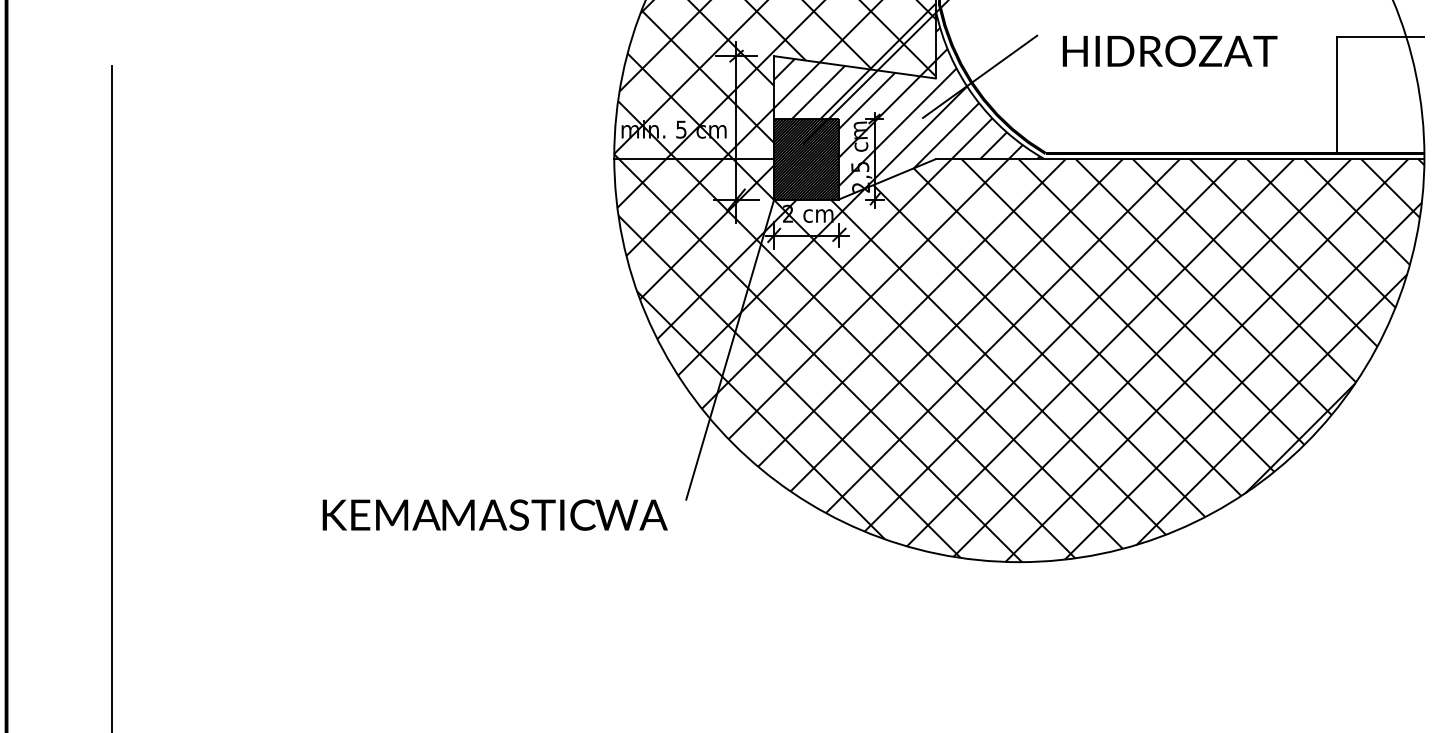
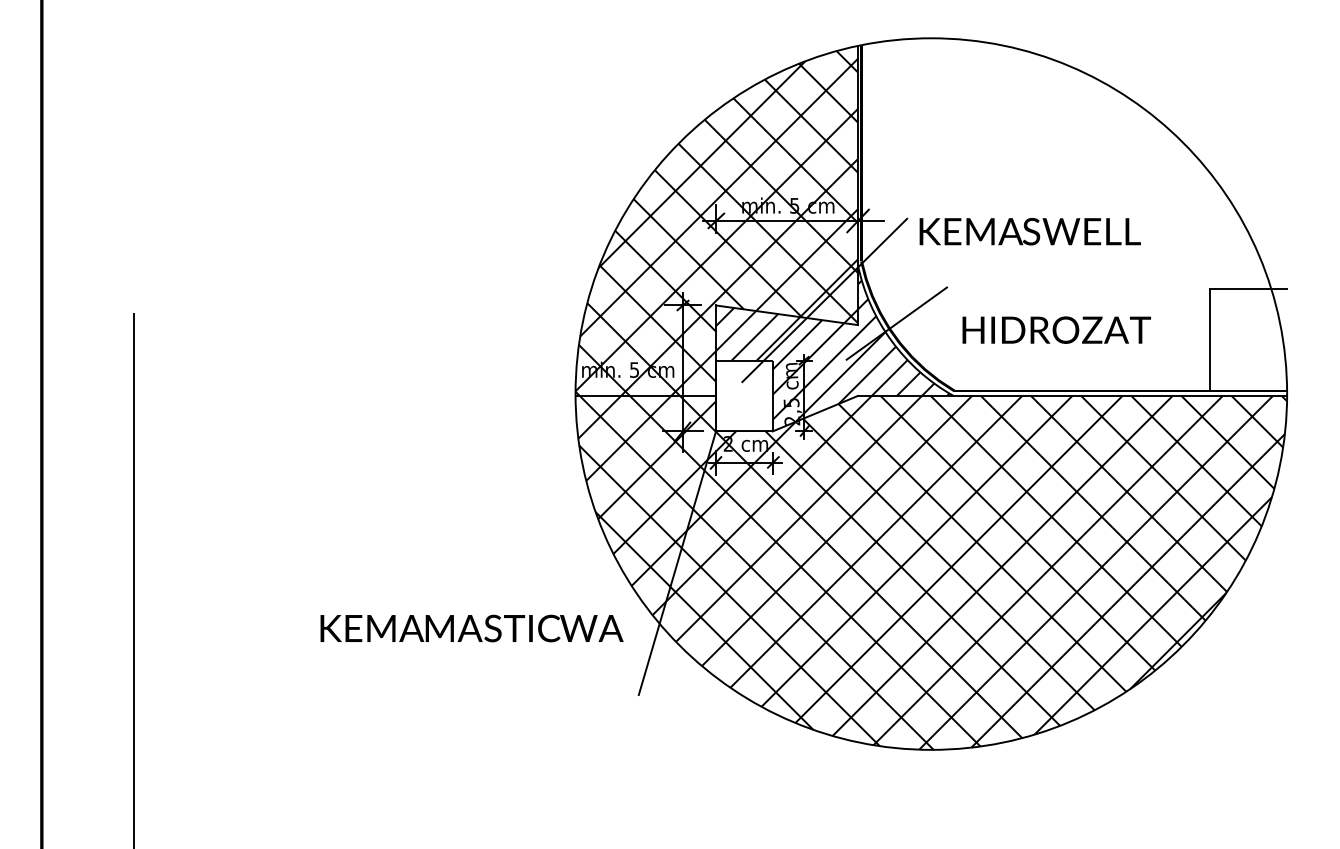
text: (1169, 50) -> (1056, 329), moved
hatch: (806, 158) -> (744, 395), removed
text: (494, 515) -> (471, 628), moved

